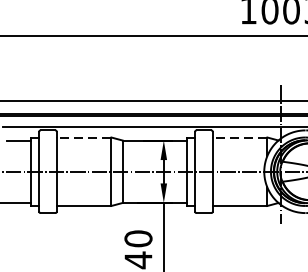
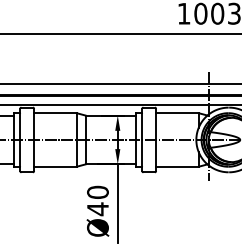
line: (84, 137) -> (55, 113), dashed -> solid
line: (240, 137) -> (177, 113), dashed -> solid

